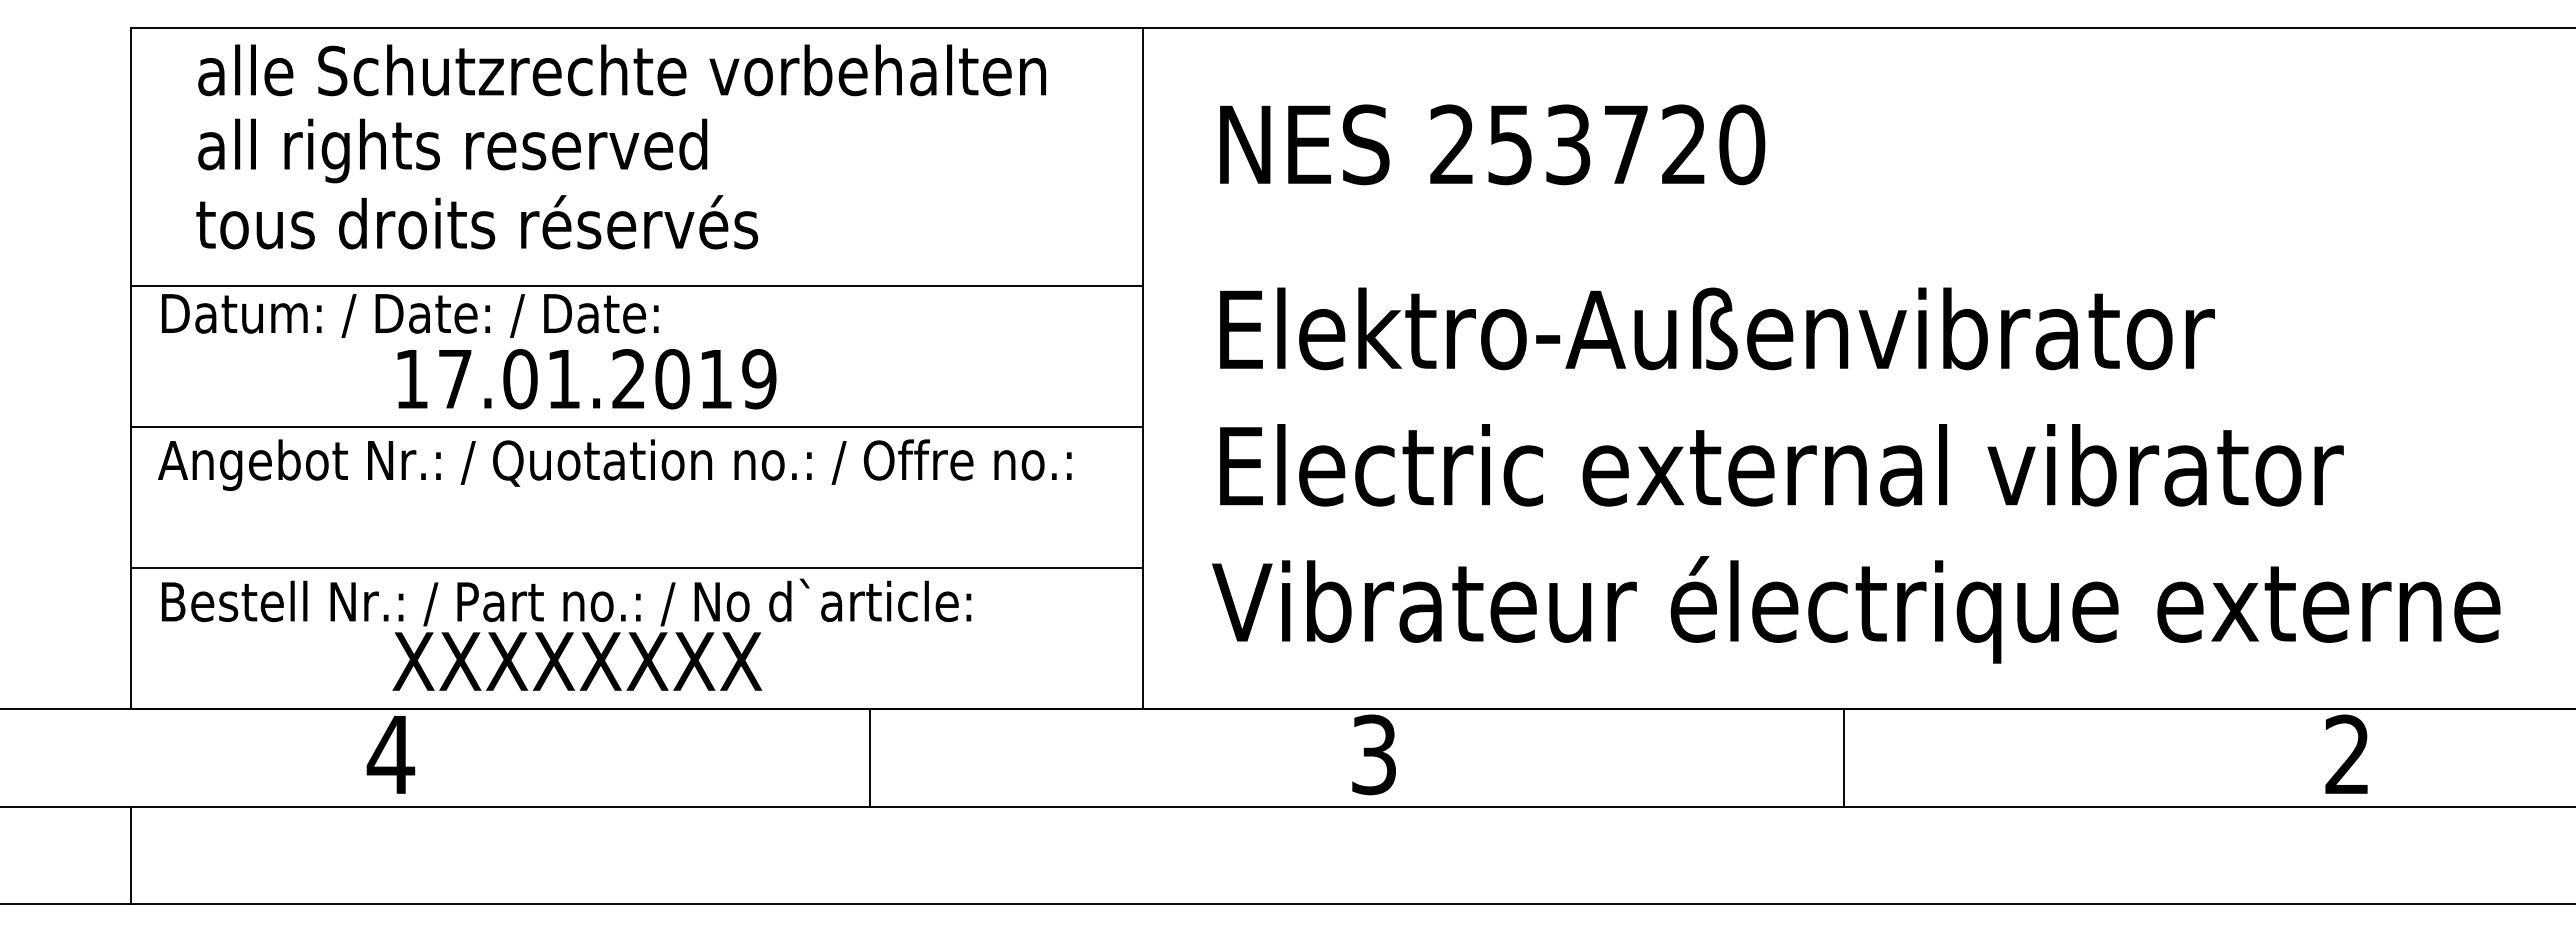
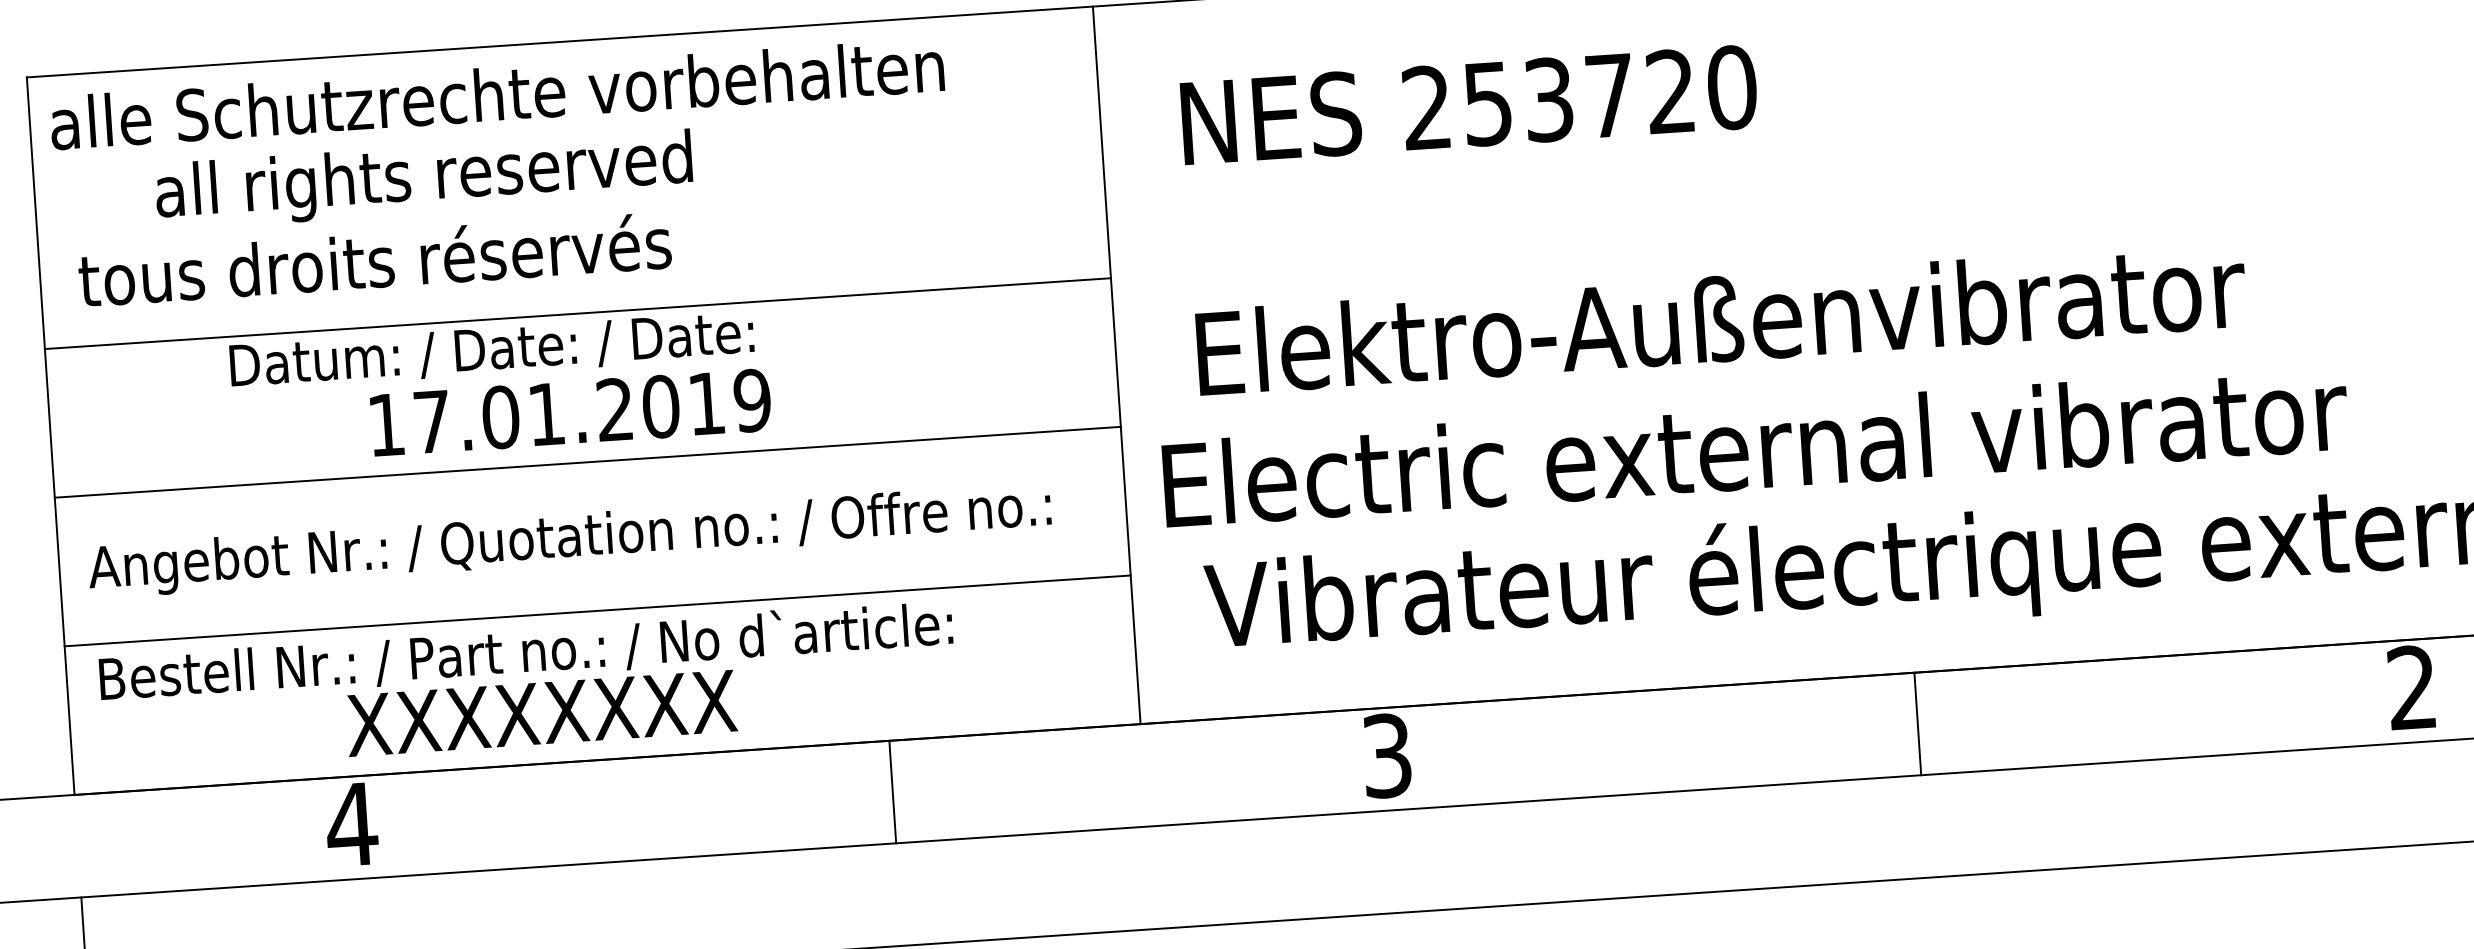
text: (621, 70) -> (496, 94), moved
text: (452, 150) -> (423, 179), moved
text: (477, 222) -> (375, 260), moved
text: (410, 315) -> (492, 350), moved
text: (1717, 328) -> (1721, 318), moved
text: (586, 379) -> (570, 413), moved
text: (614, 464) -> (569, 540), moved
text: (1781, 465) -> (1755, 446), moved
line: (870, 757) -> (892, 791), moved
line: (1843, 757) -> (1917, 723), moved

